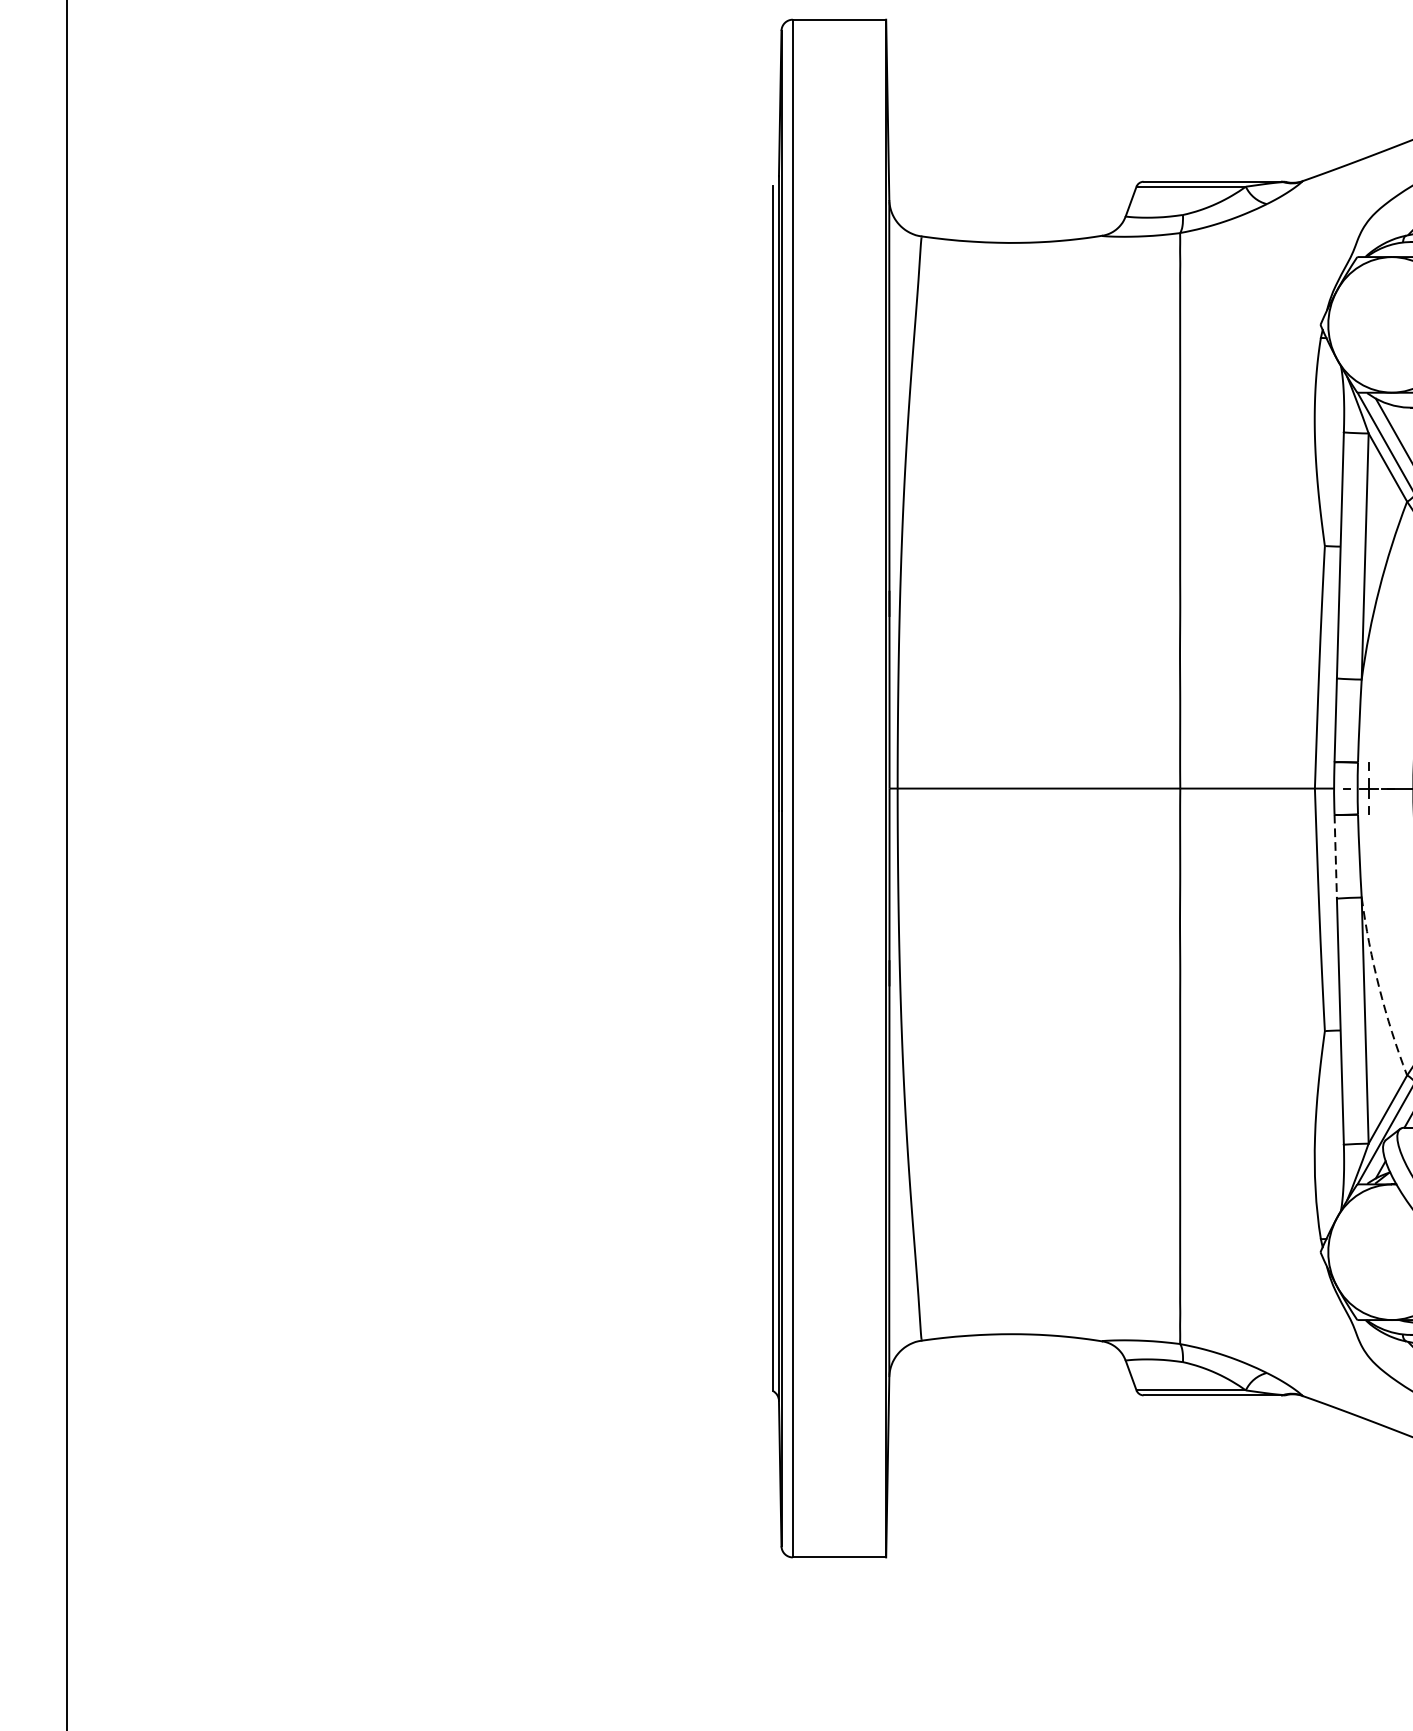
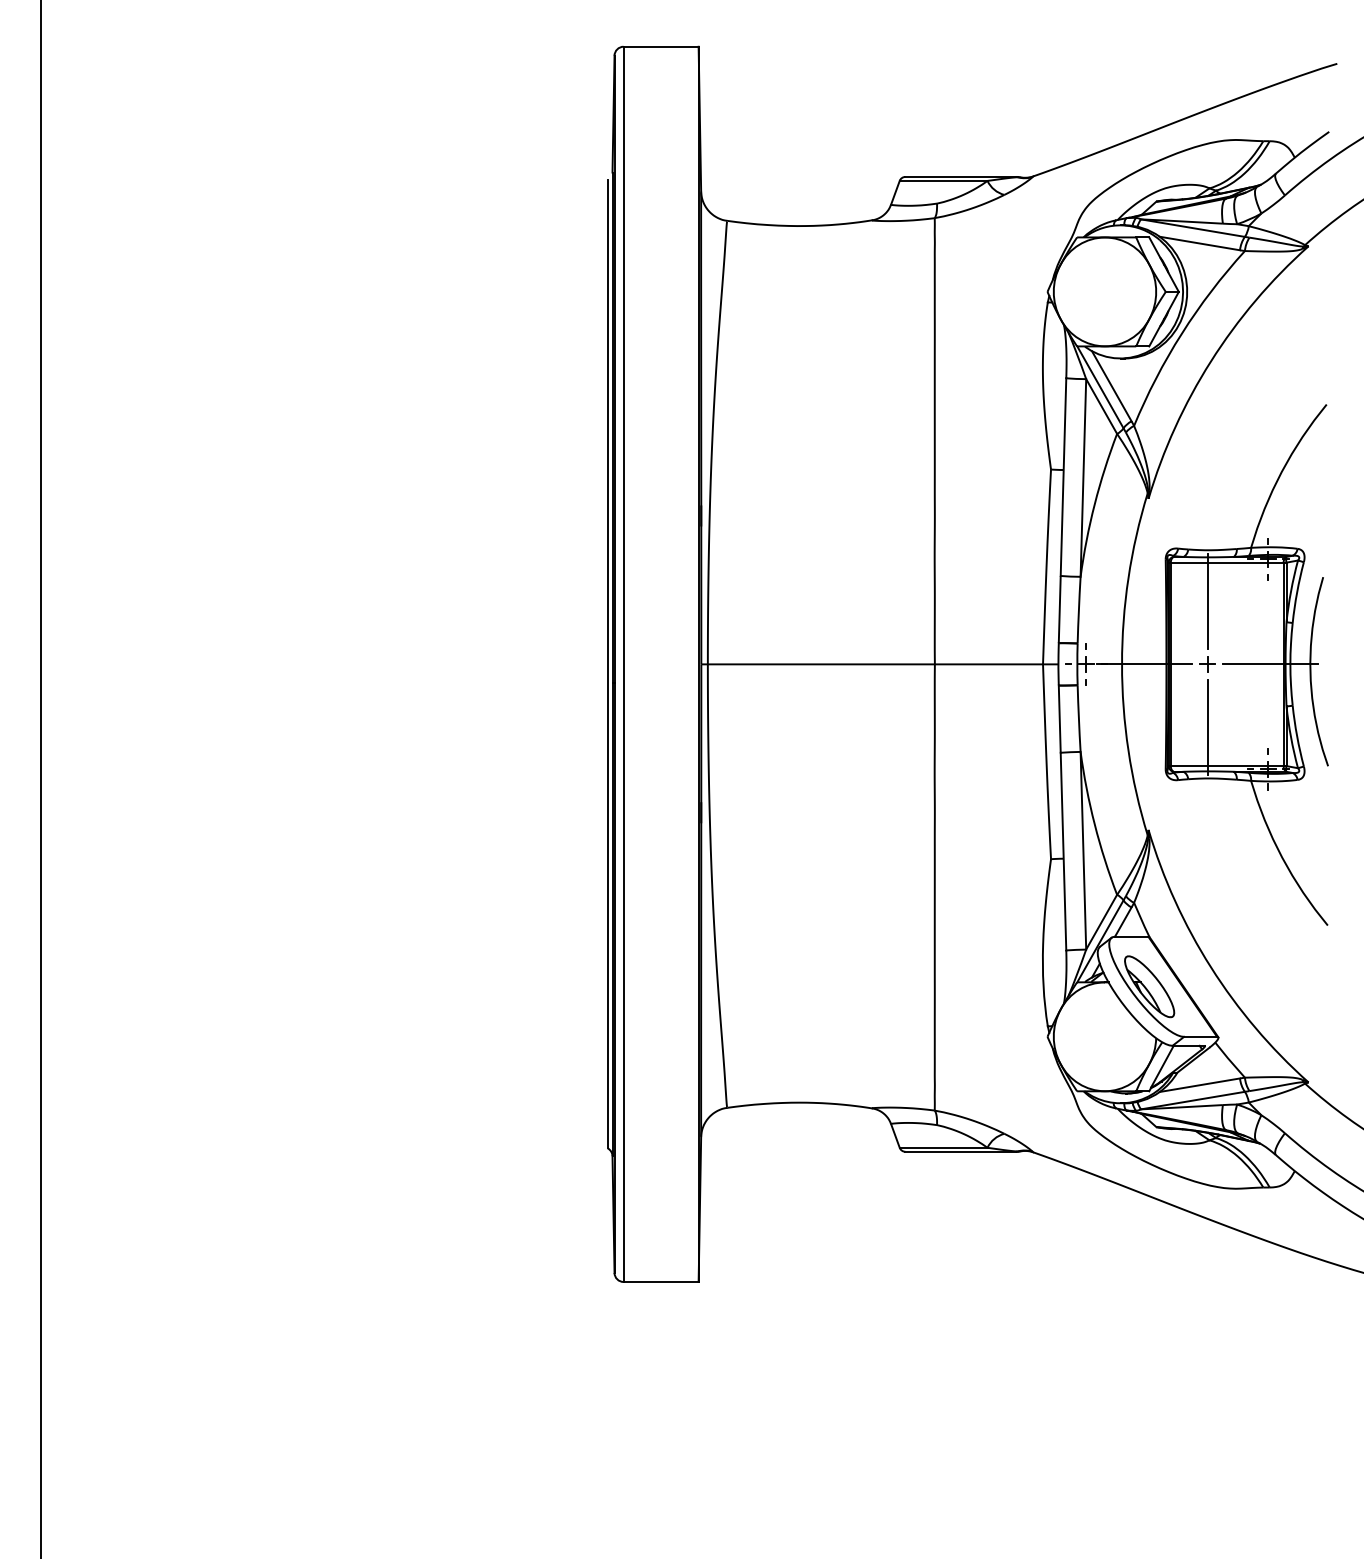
line: (1335, 857) -> (1059, 719), dashed -> solid
arc: (1378, 987) -> (1094, 824), dashed -> solid

